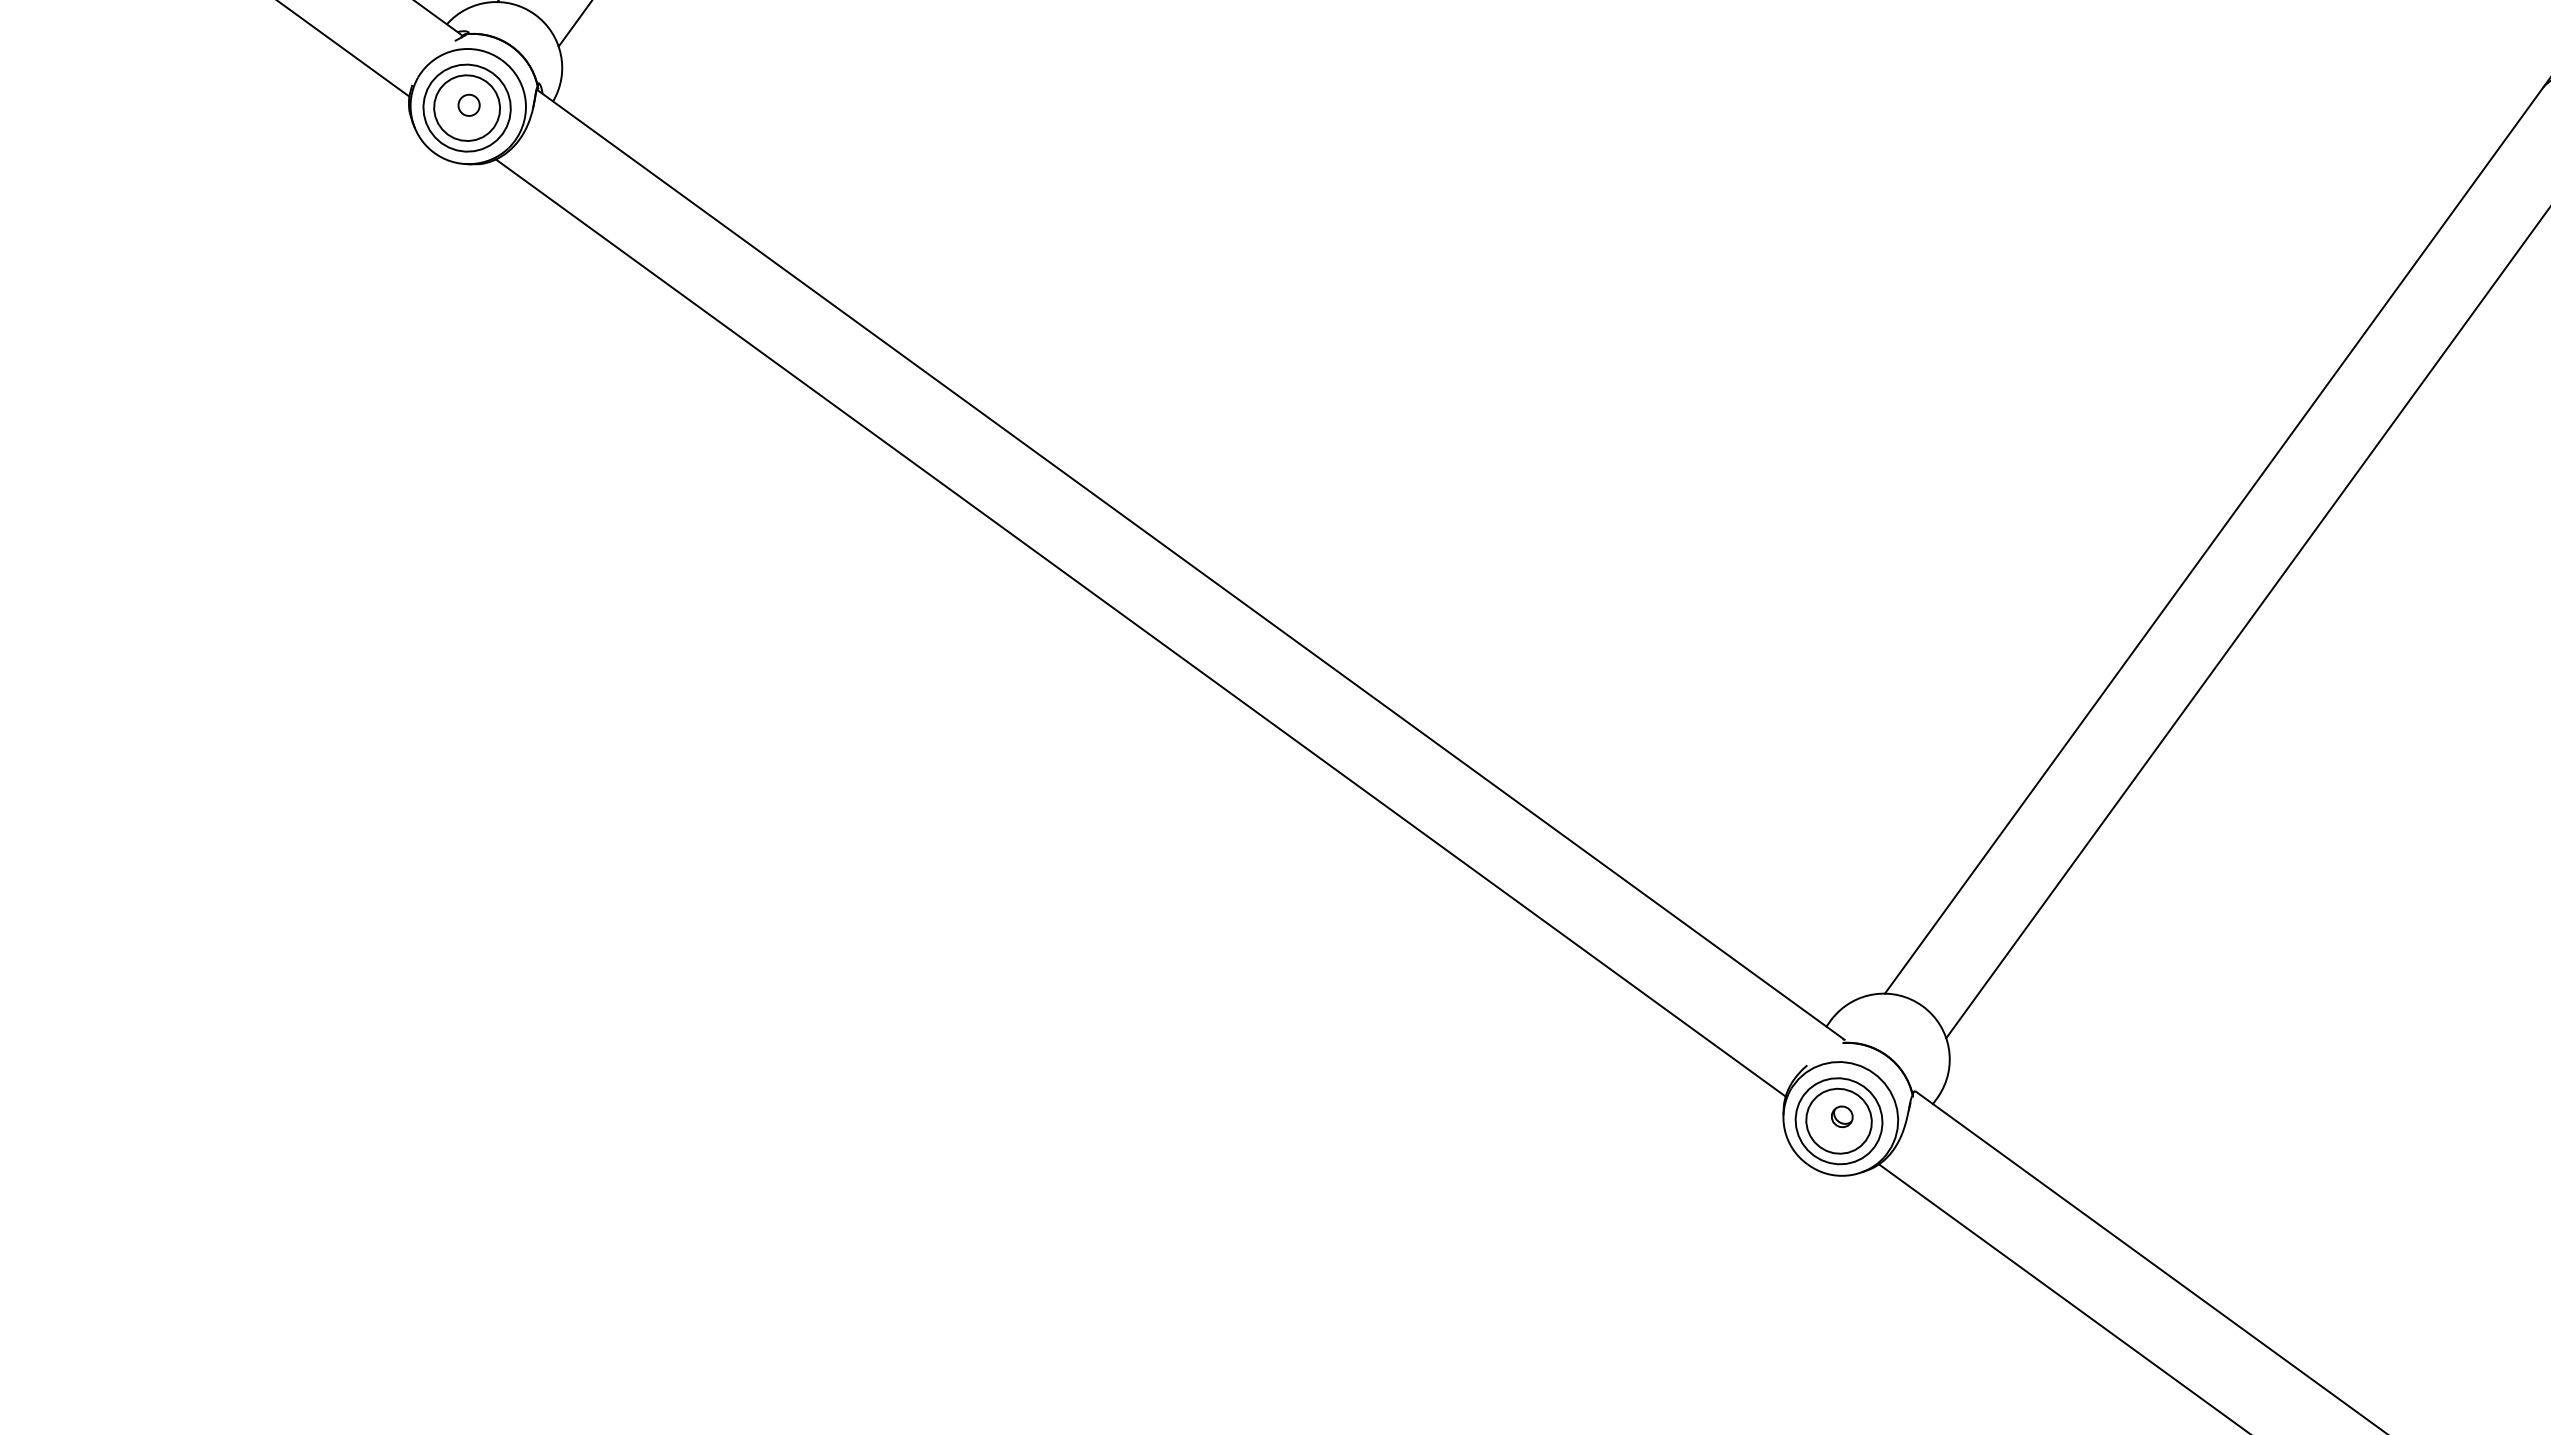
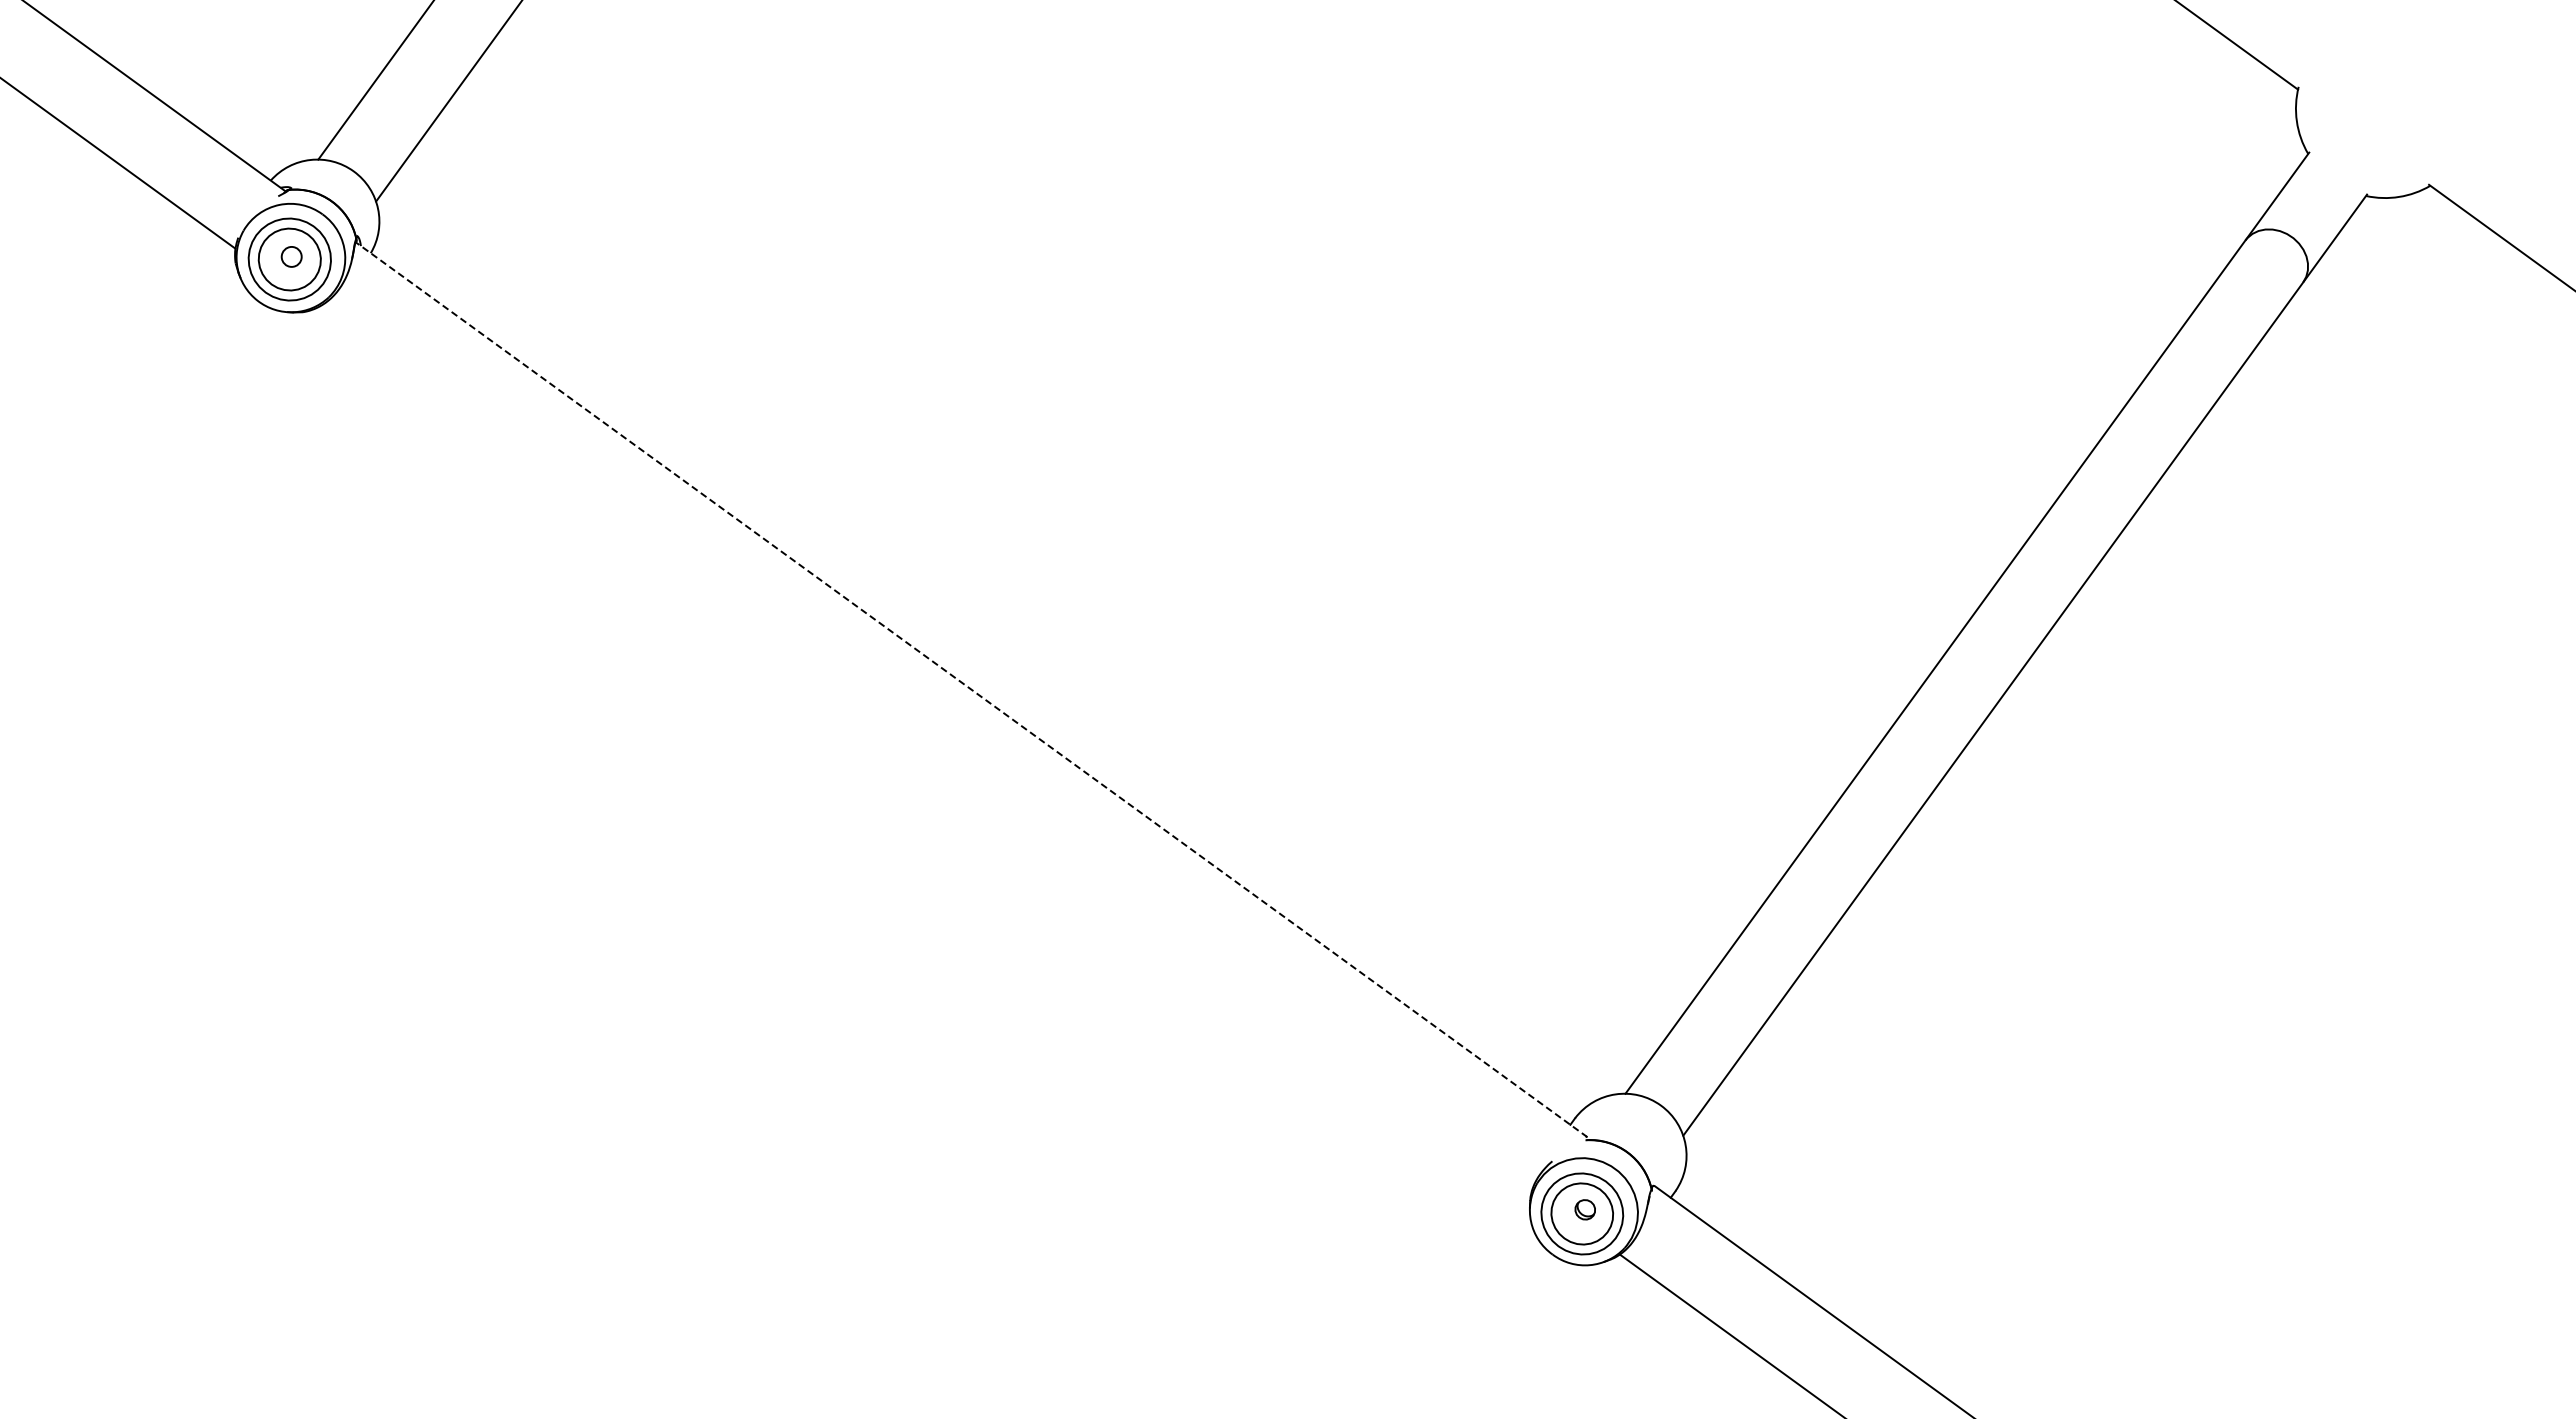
line: (1190, 564) -> (971, 689), solid -> dashed
line: (1140, 627) -> (924, 748), removed

